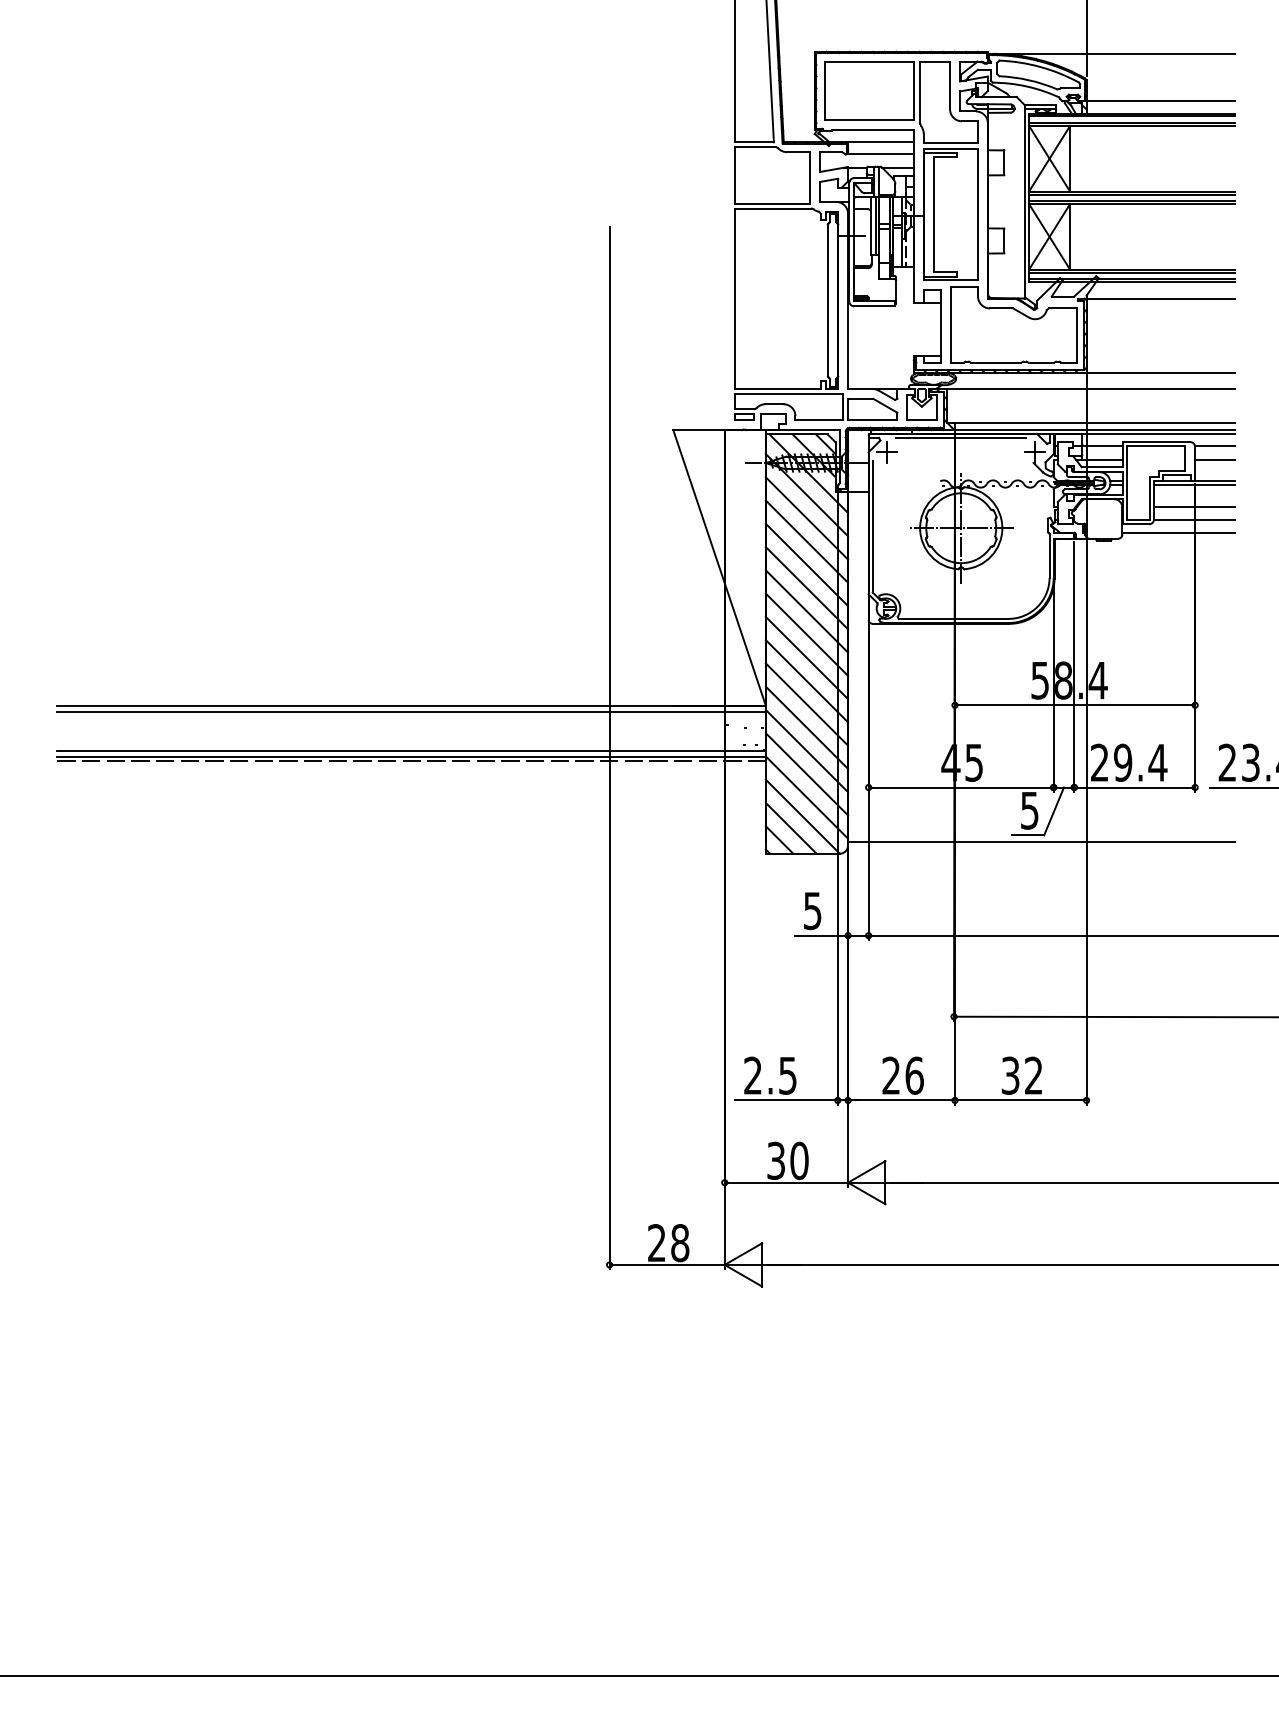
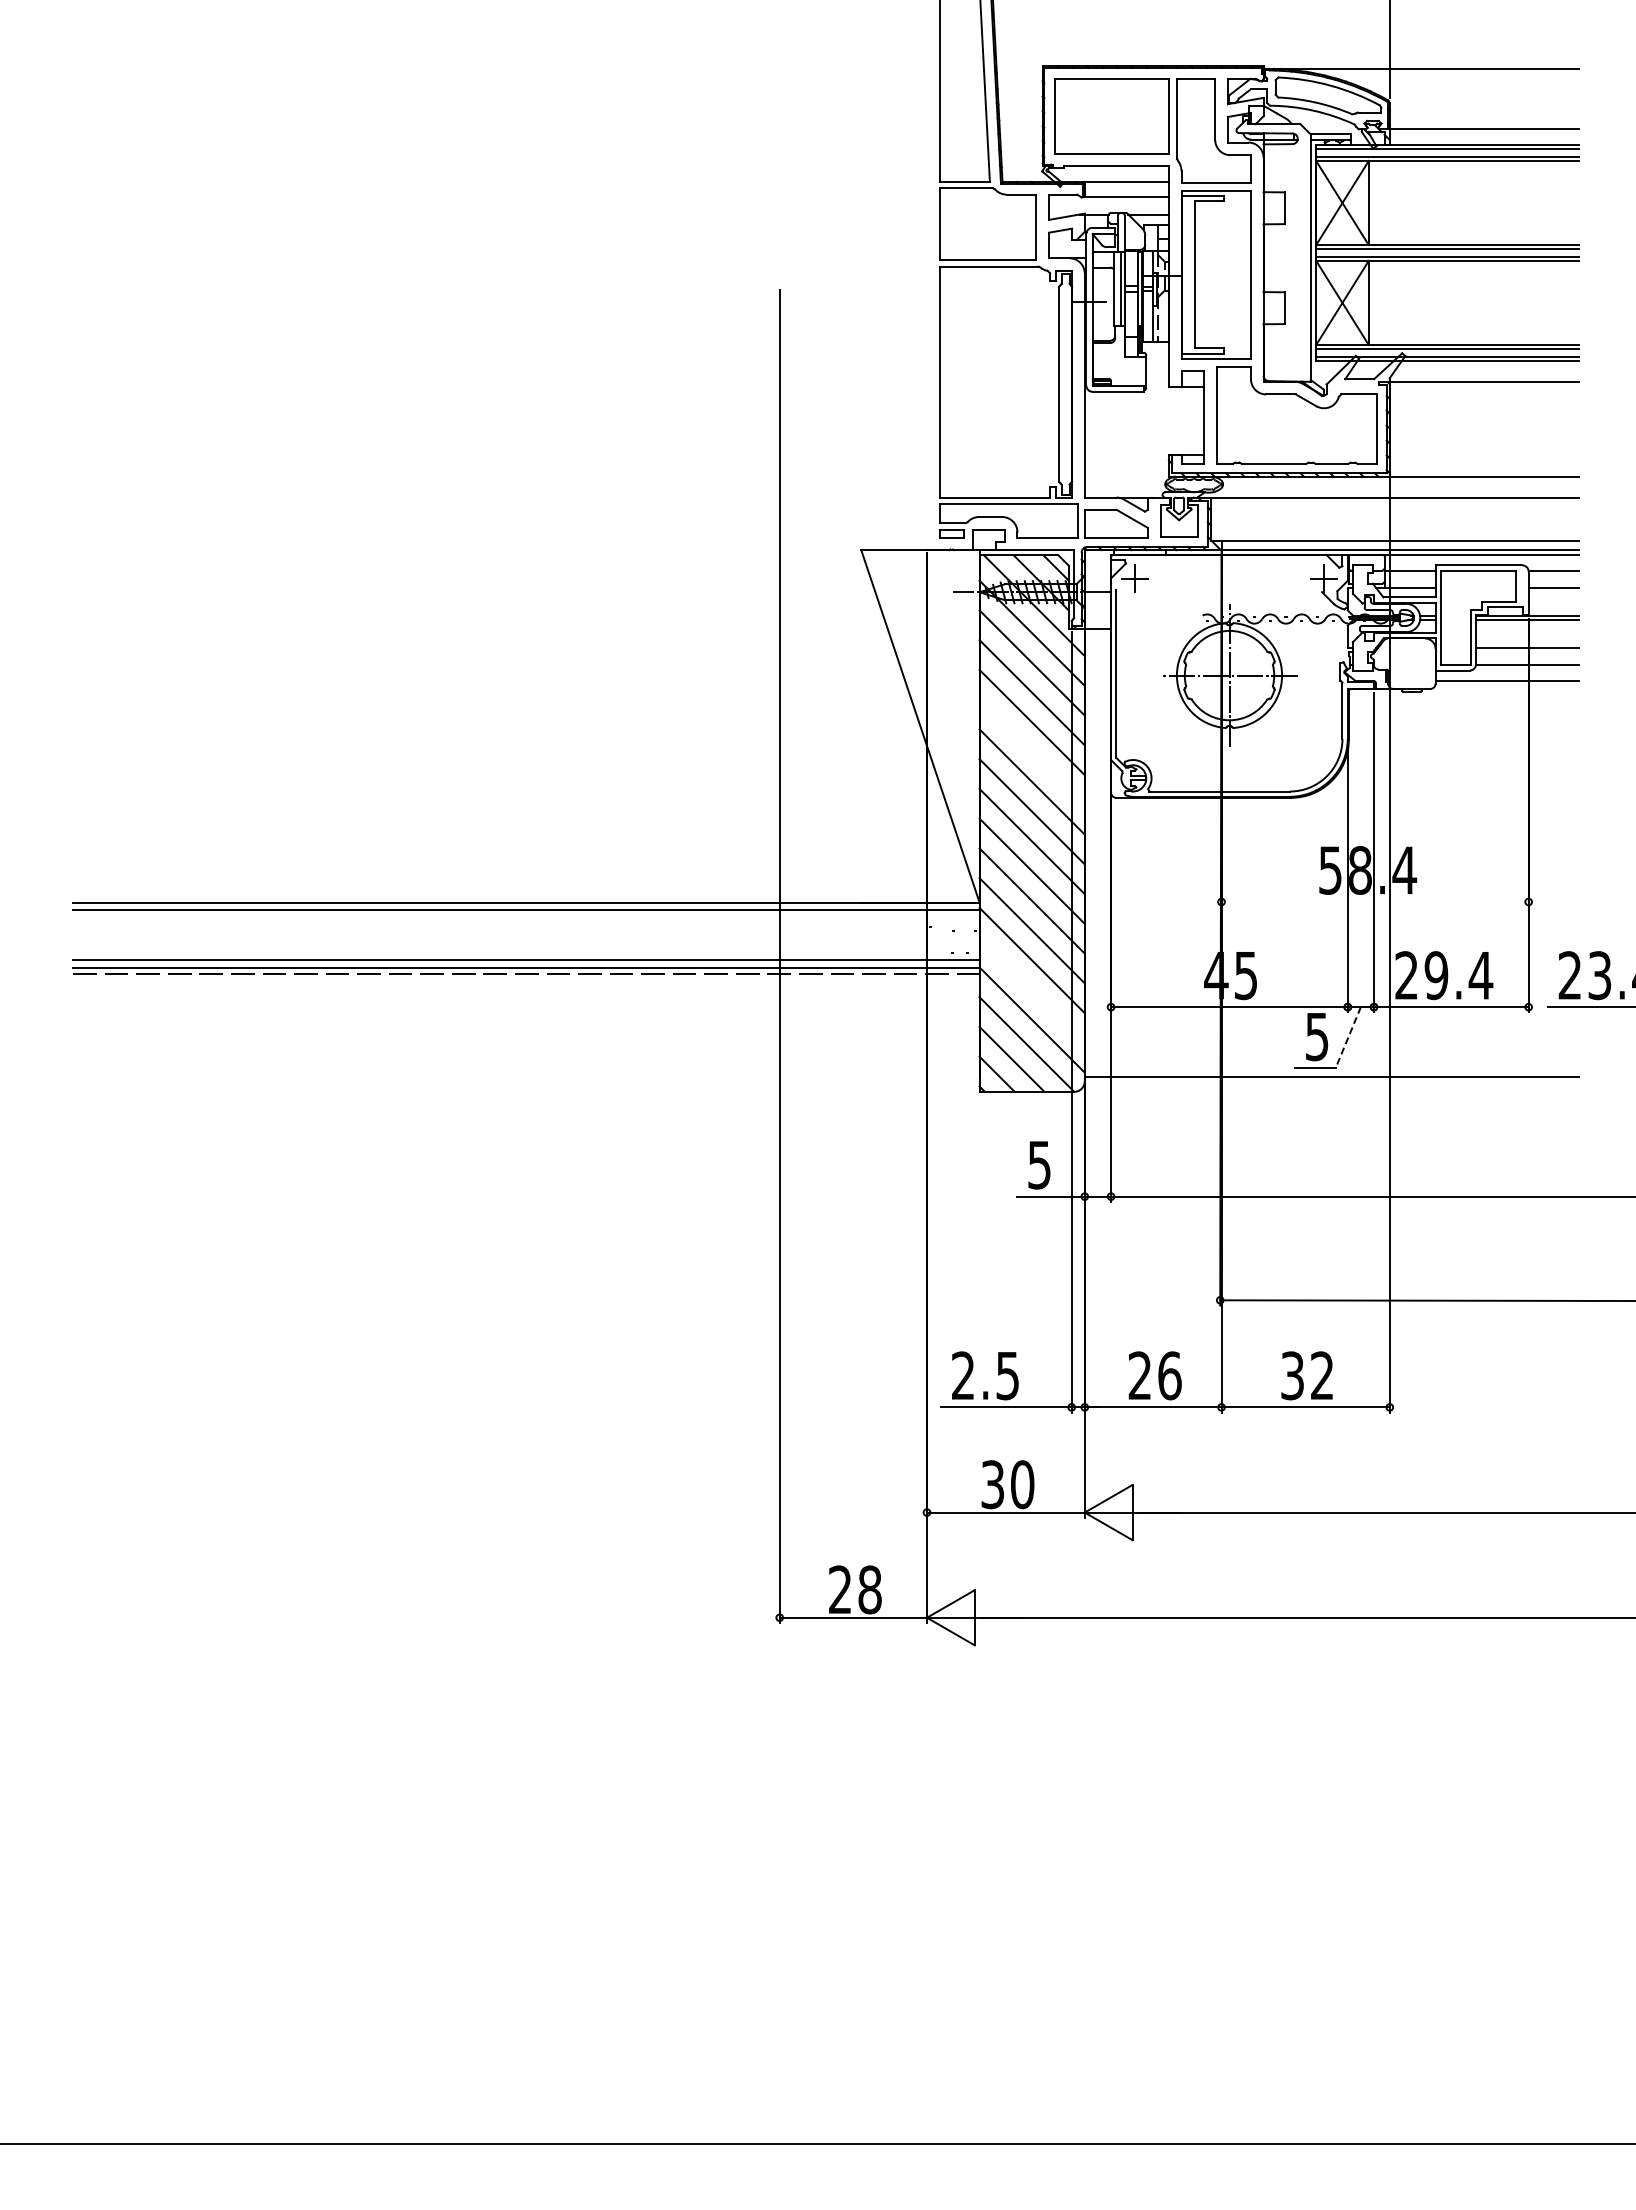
line: (961, 438) -> (1229, 560), removed
line: (806, 587) -> (1031, 751), removed
line: (1074, 704) -> (1374, 901), removed
line: (806, 773) -> (1031, 989), removed
line: (1054, 812) -> (1348, 1038), solid -> dashed

